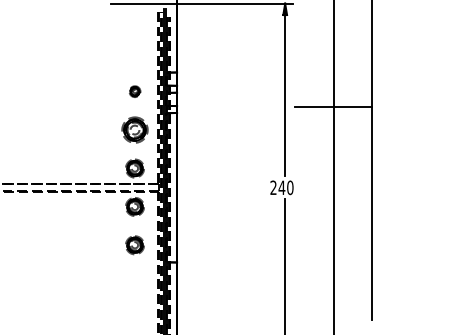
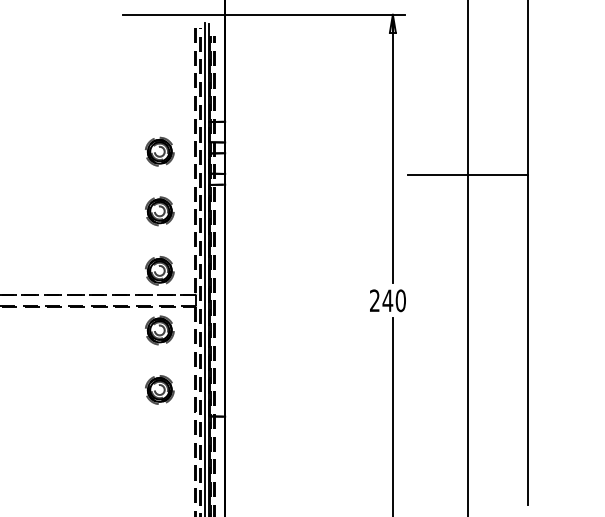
part: (134, 91) -> (159, 151), size x1.67
part: (134, 130) -> (159, 211), size x0.71

